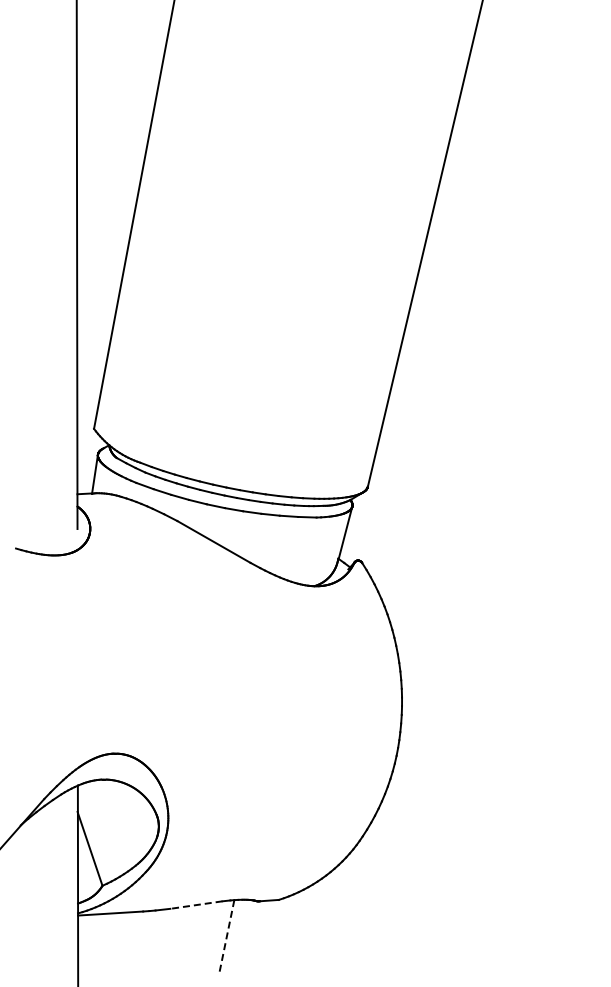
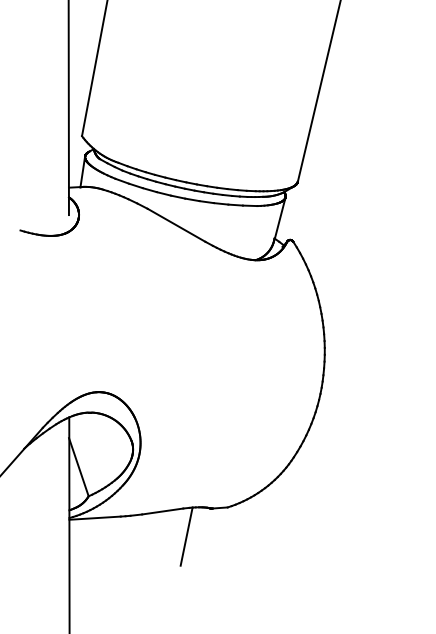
line: (195, 905) -> (161, 511), dashed -> solid
line: (226, 937) -> (186, 537), dashed -> solid

